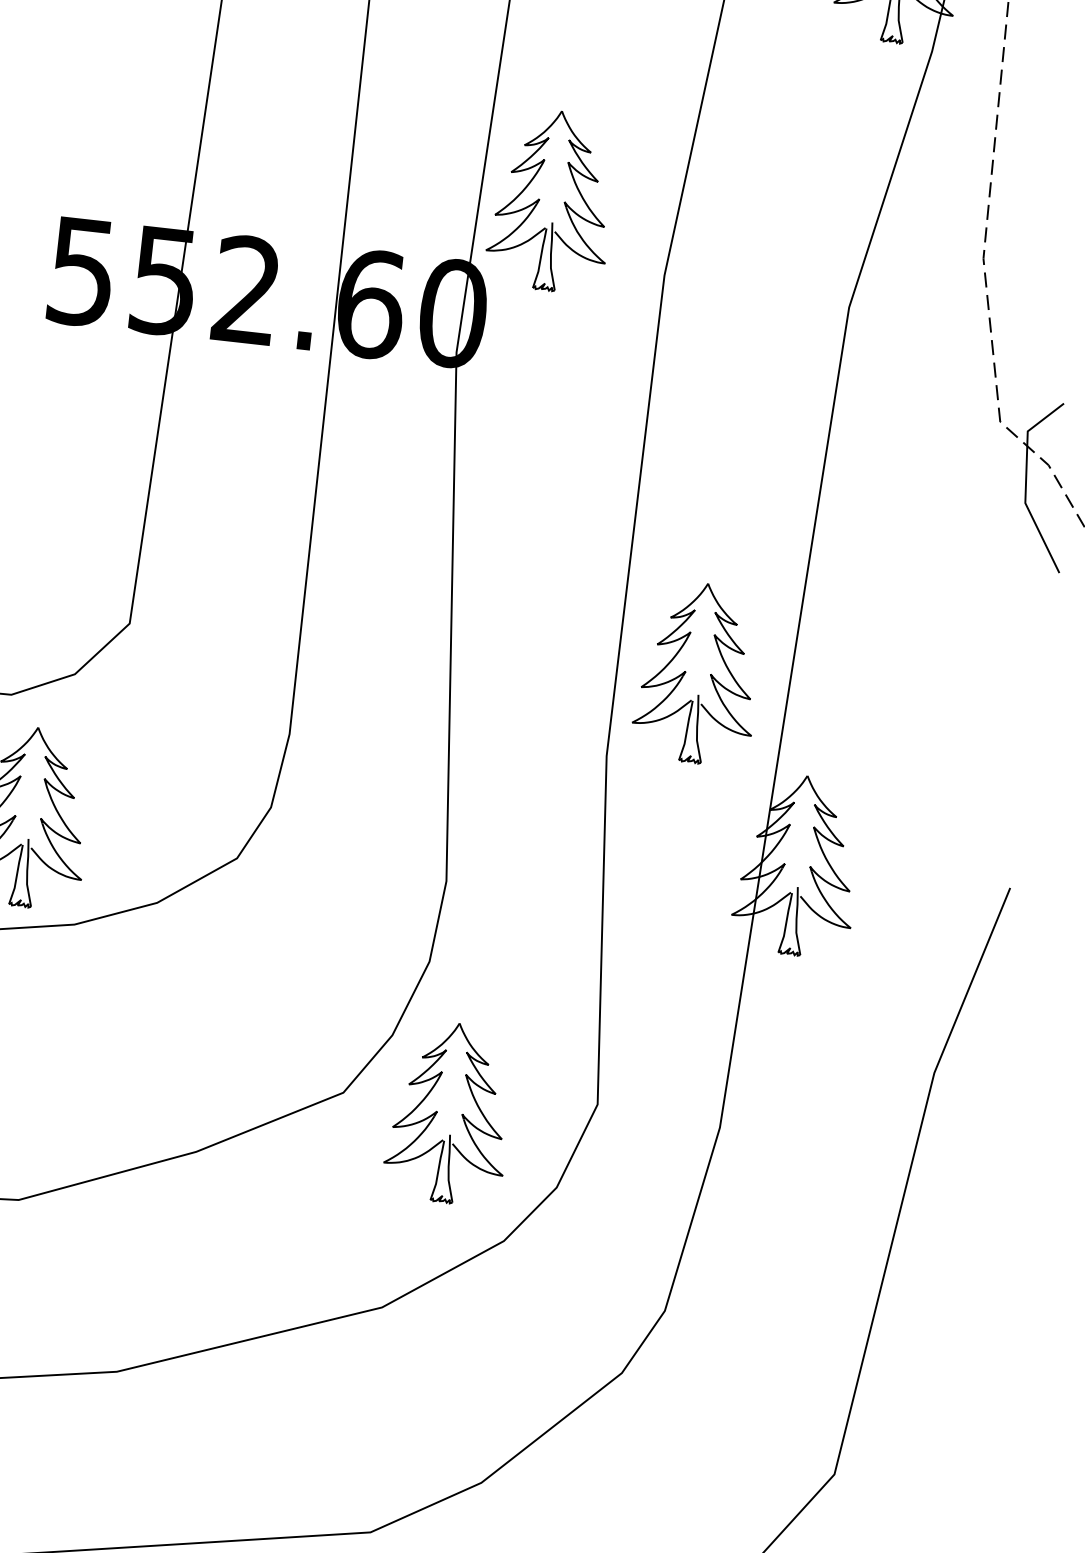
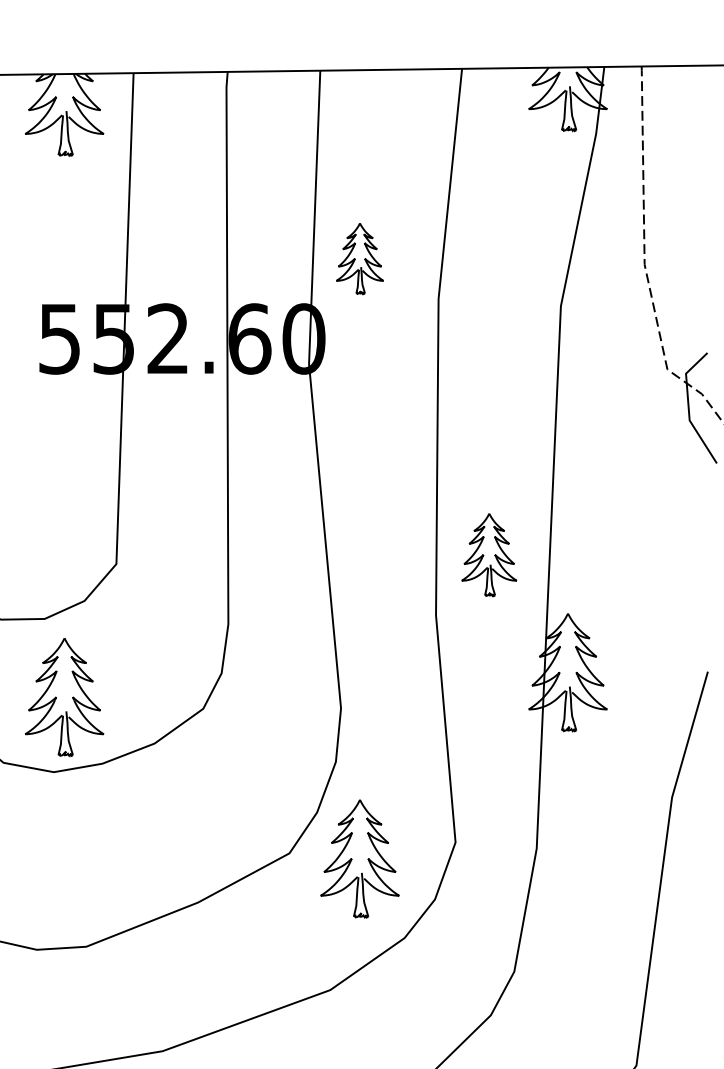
part: (551, 200) -> (359, 258), size x0.6
part: (696, 672) -> (488, 554), size x0.7

